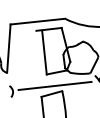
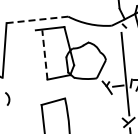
line: (37, 21) -> (36, 19), solid -> dashed
line: (44, 52) -> (44, 54), solid -> dashed
line: (54, 85) -> (56, 92), removed

